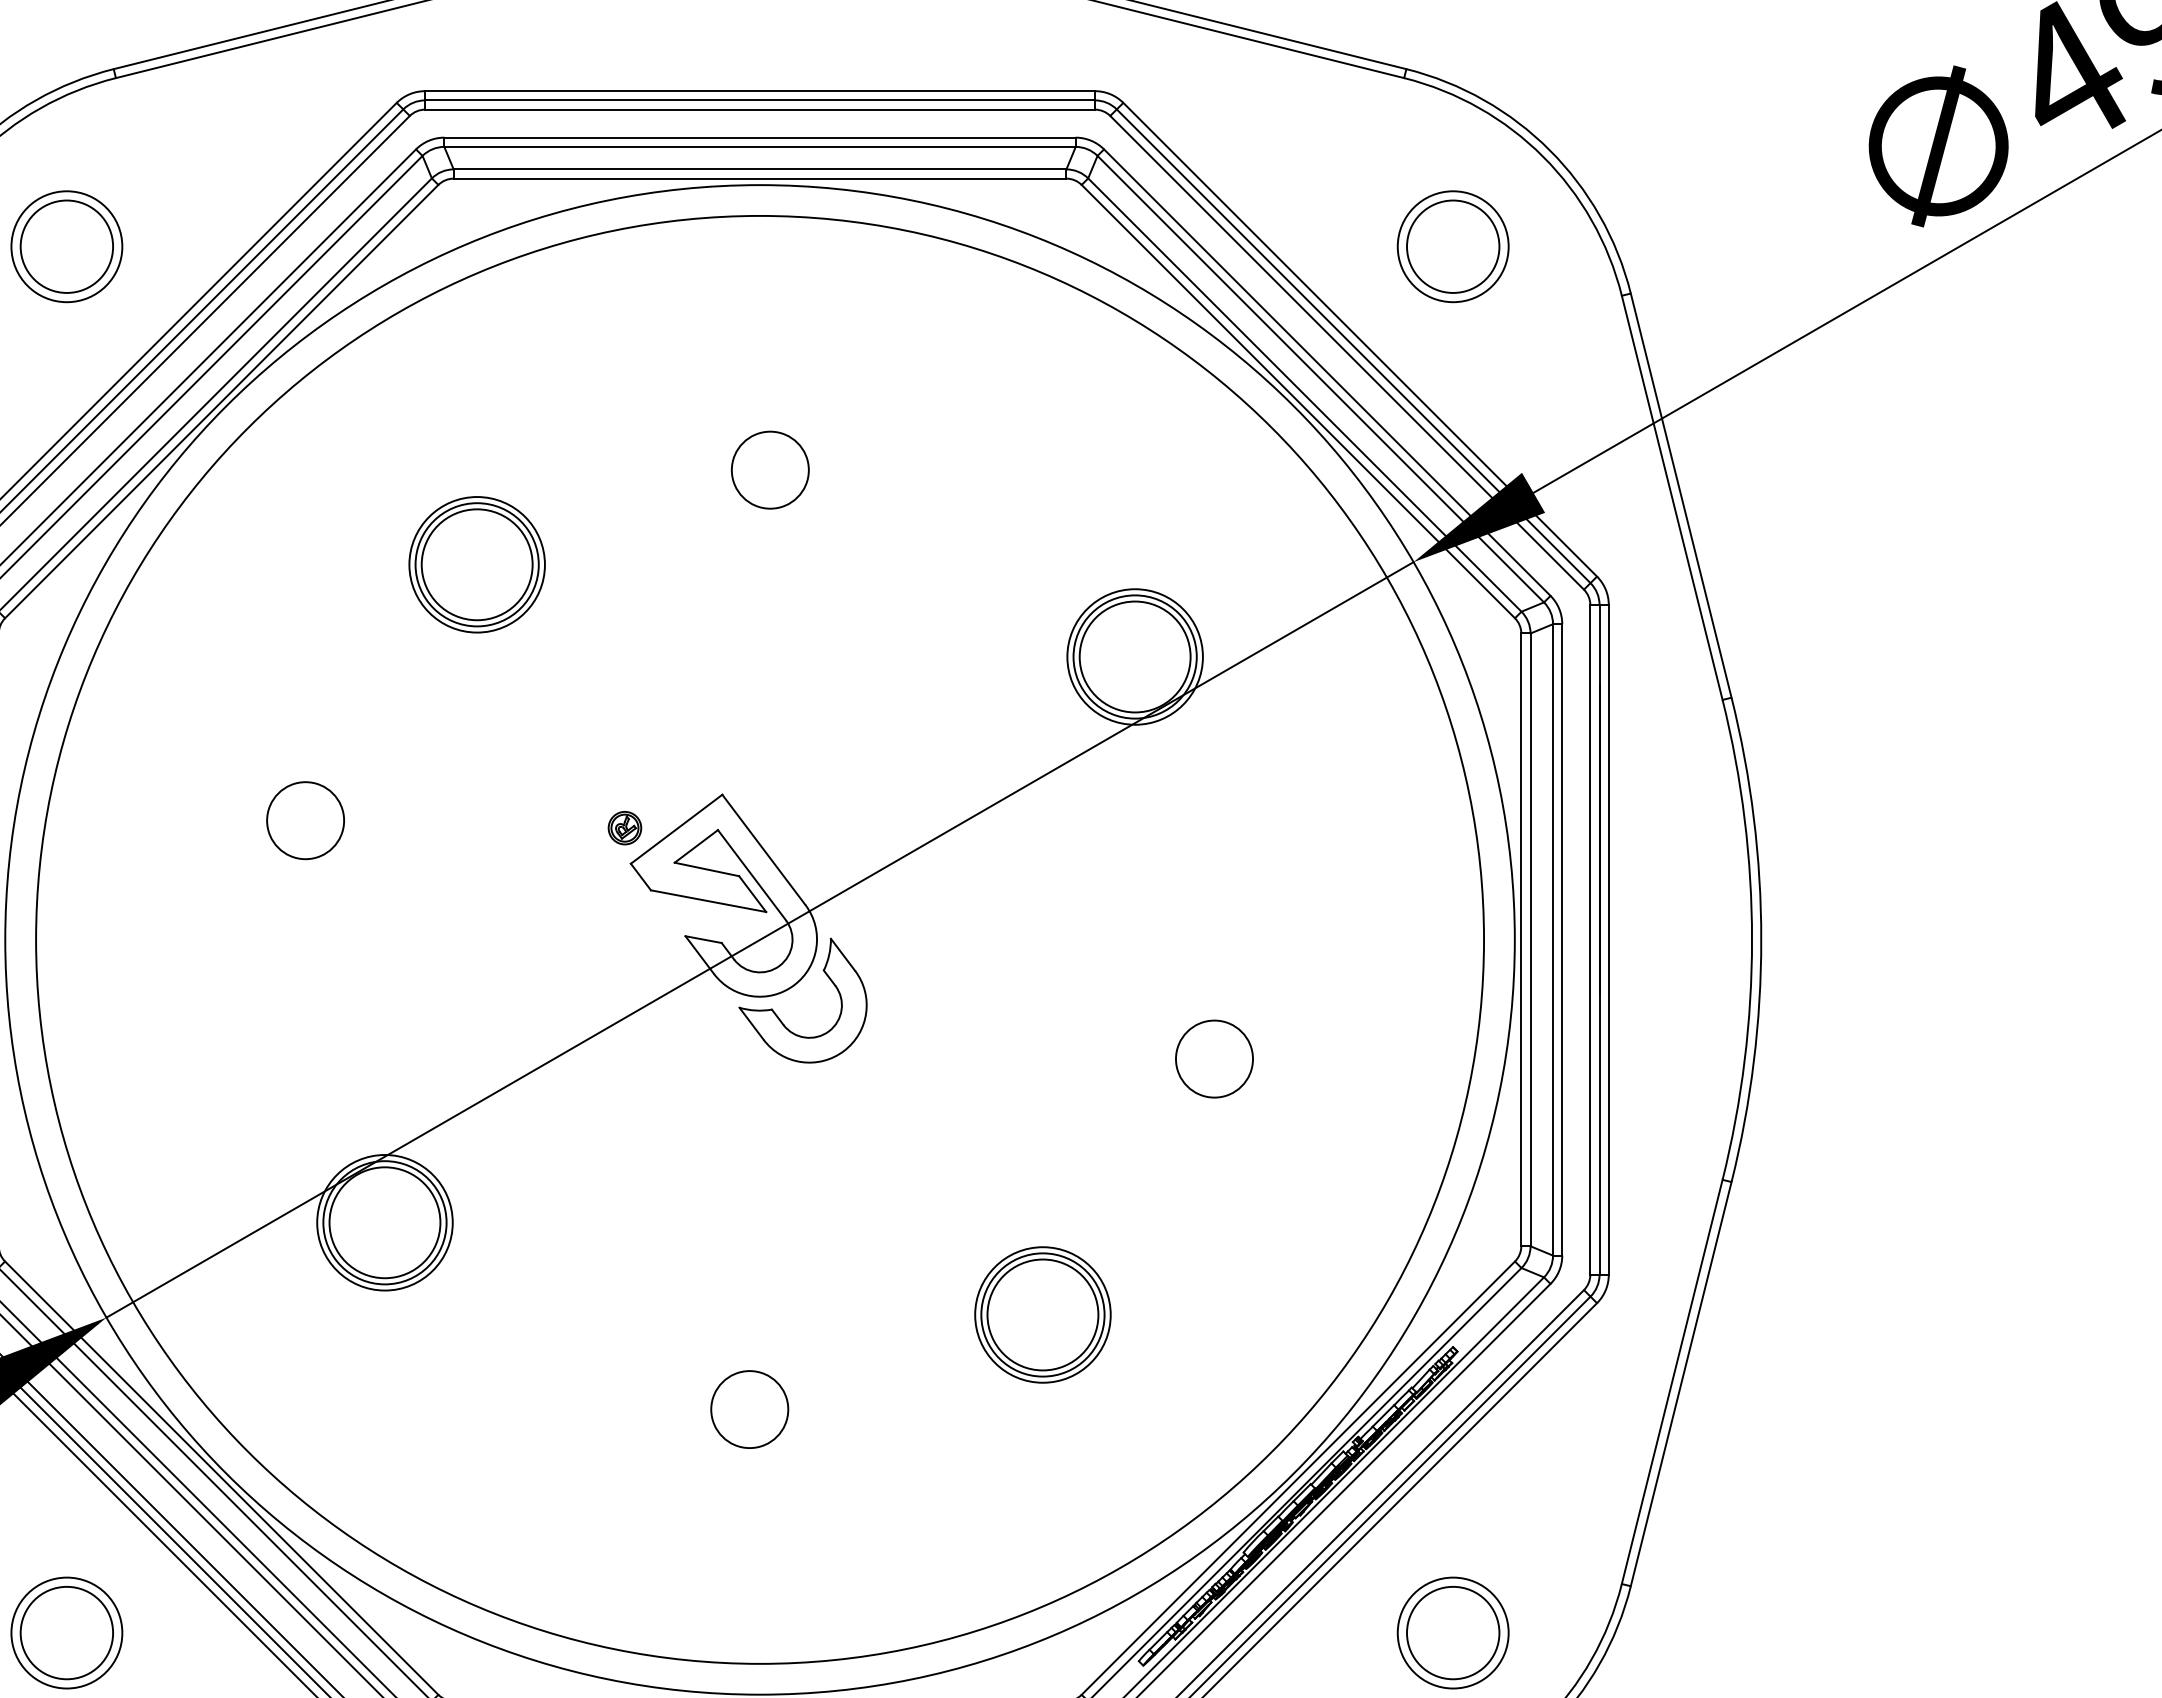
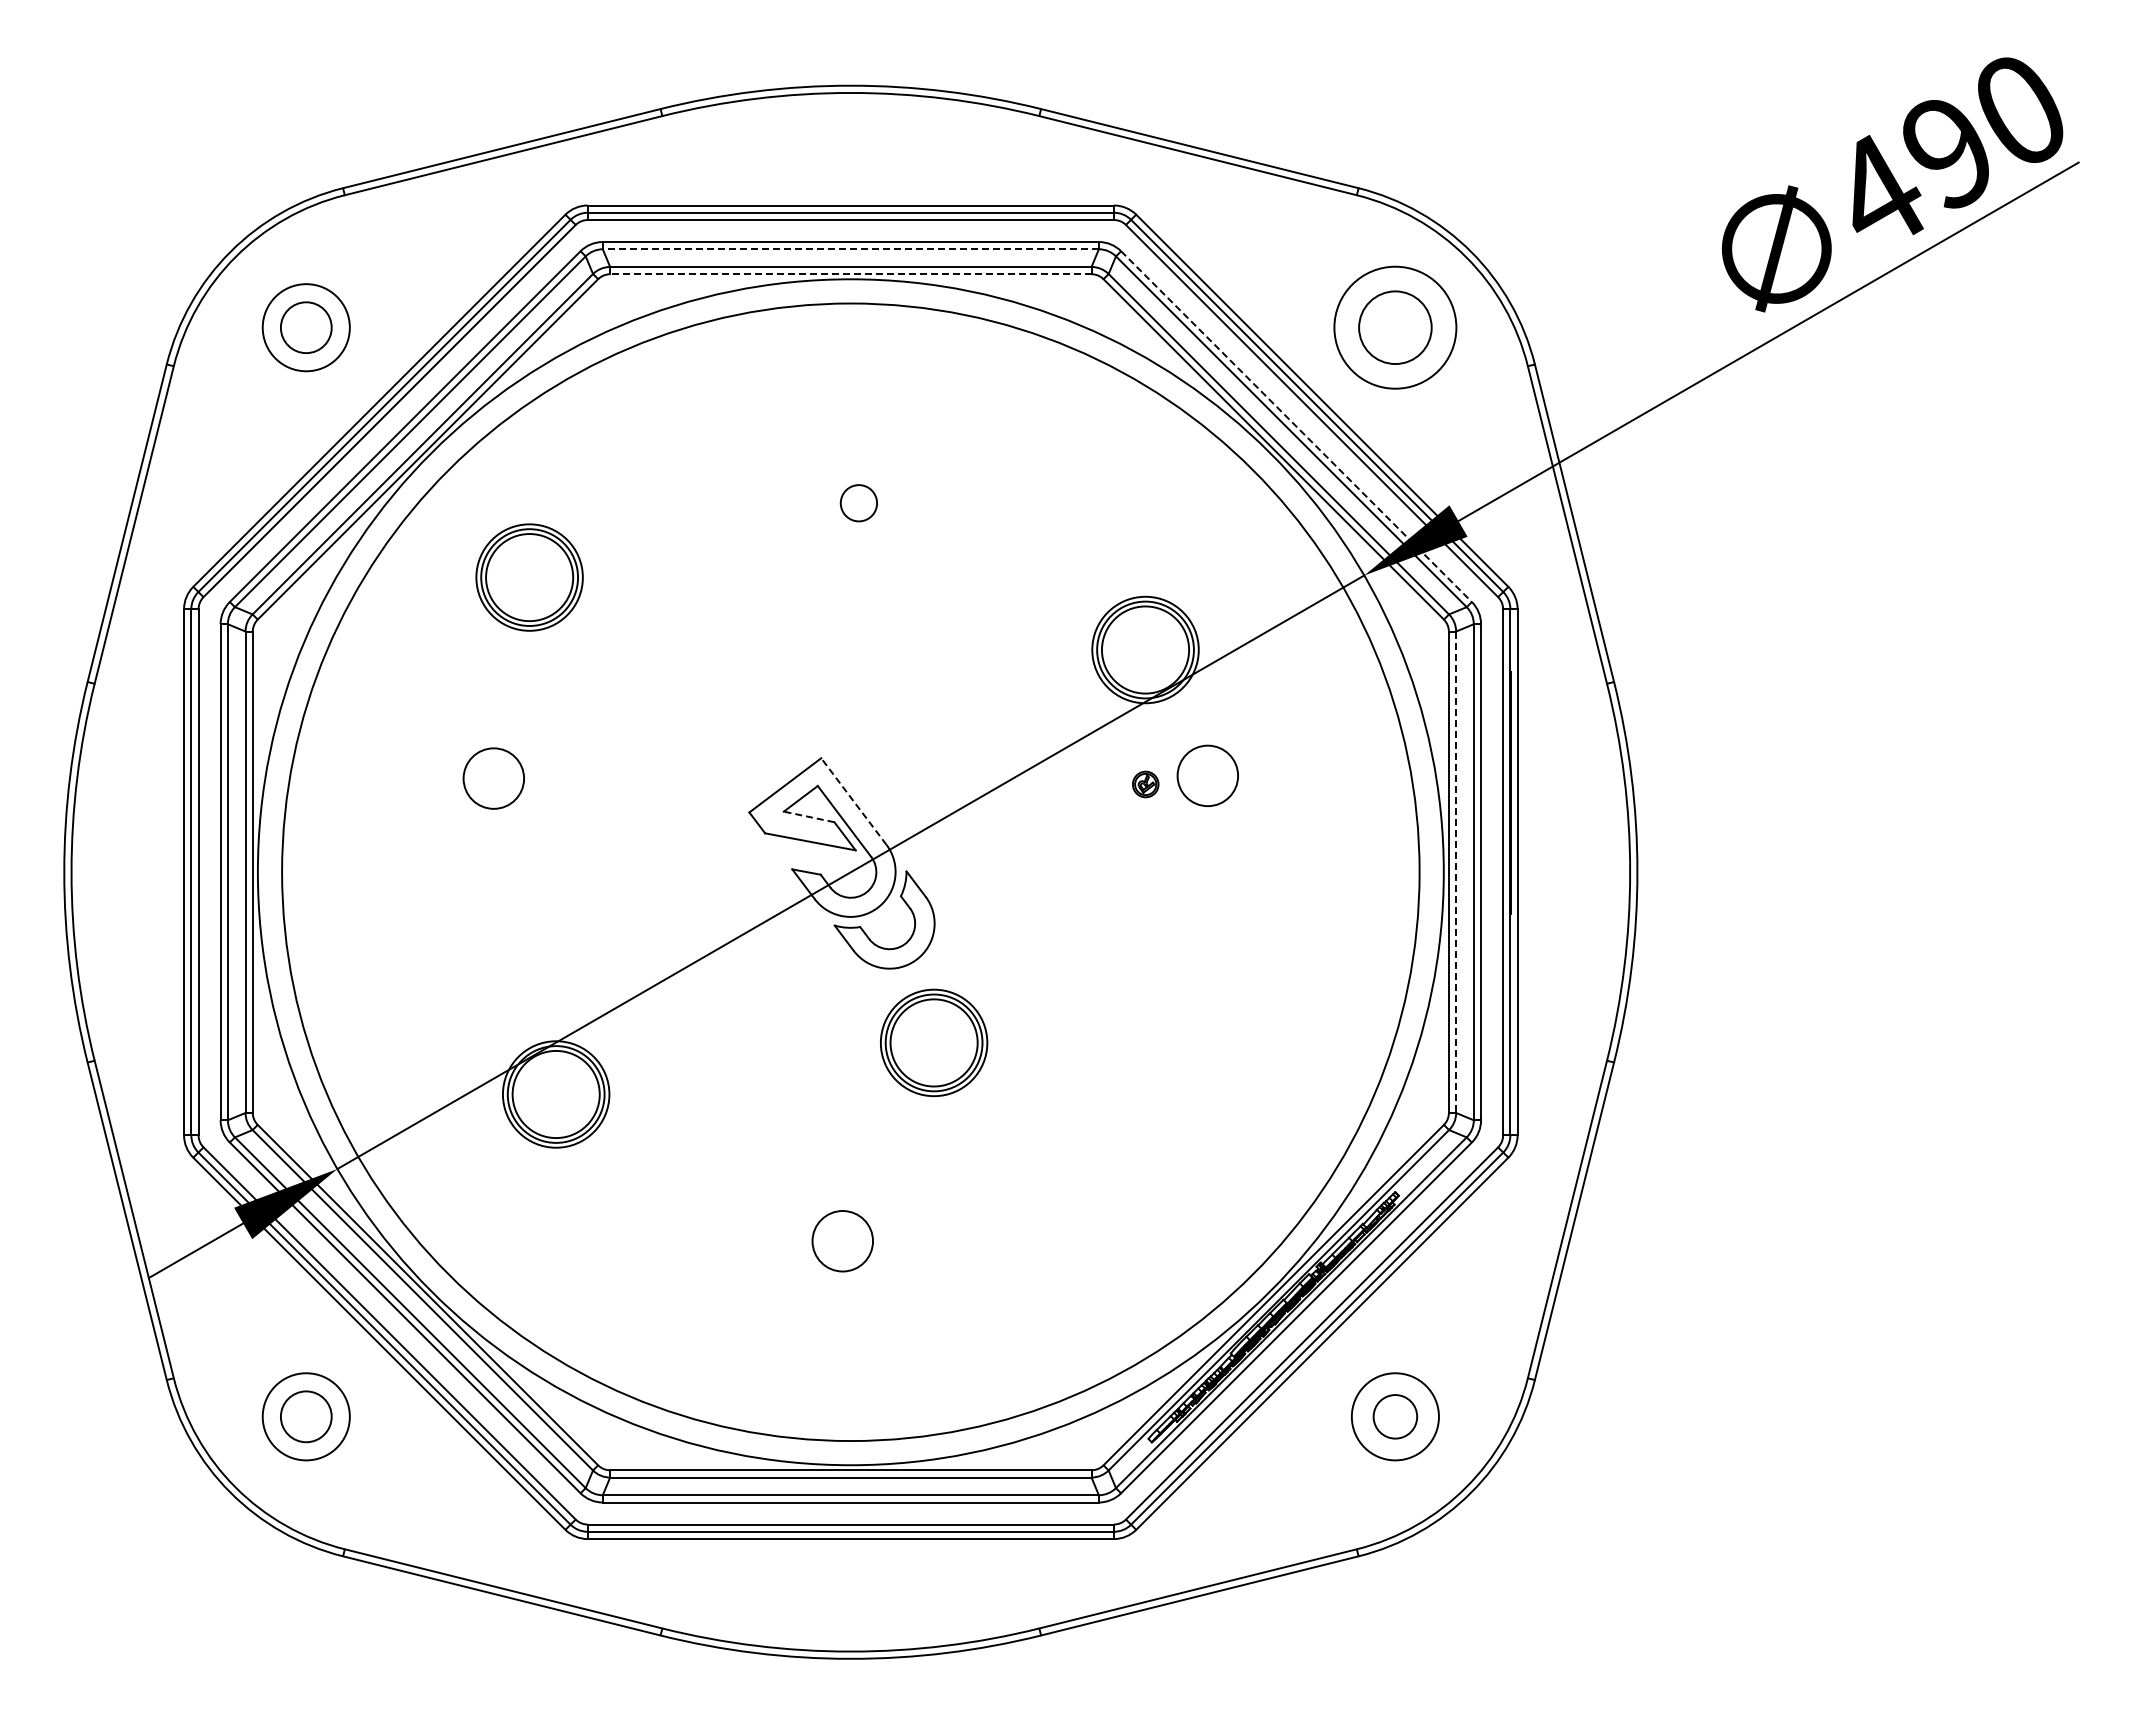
line: (759, 147) -> (850, 249), solid -> dashed
line: (759, 178) -> (850, 274), solid -> dashed
circle: (67, 246) -> (306, 327), size x0.7
circle: (1452, 246) -> (1394, 327), size x1.4
line: (1327, 372) -> (1296, 426), solid -> dashed
circle: (769, 470) -> (858, 503), size x0.6
part: (477, 564) -> (529, 577), moved
part: (624, 828) -> (1145, 784), moved
line: (763, 849) -> (853, 801), solid -> dashed
line: (707, 868) -> (809, 816), solid -> dashed
line: (1530, 940) -> (1456, 872), solid -> dashed
circle: (1214, 1058) -> (1207, 775), moved
part: (1043, 1314) -> (934, 1042), moved
circle: (67, 1632) -> (306, 1416), size x0.7
circle: (1453, 1632) -> (1395, 1416), size x0.6

